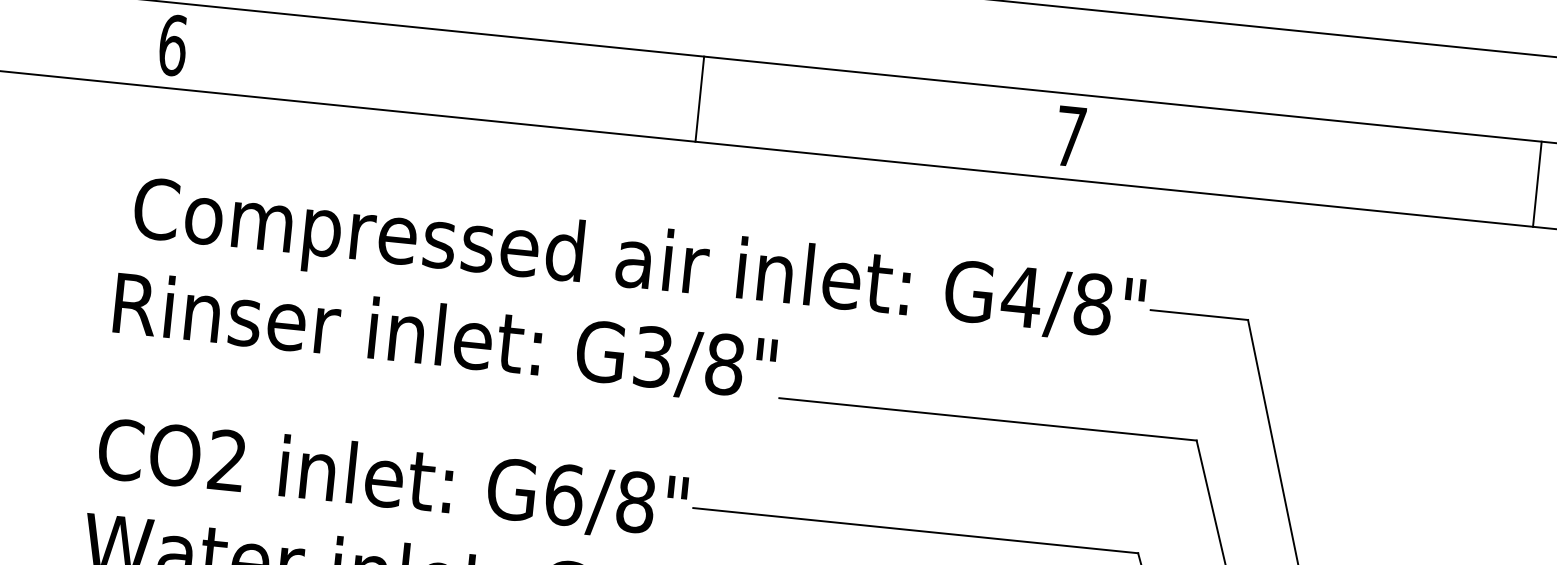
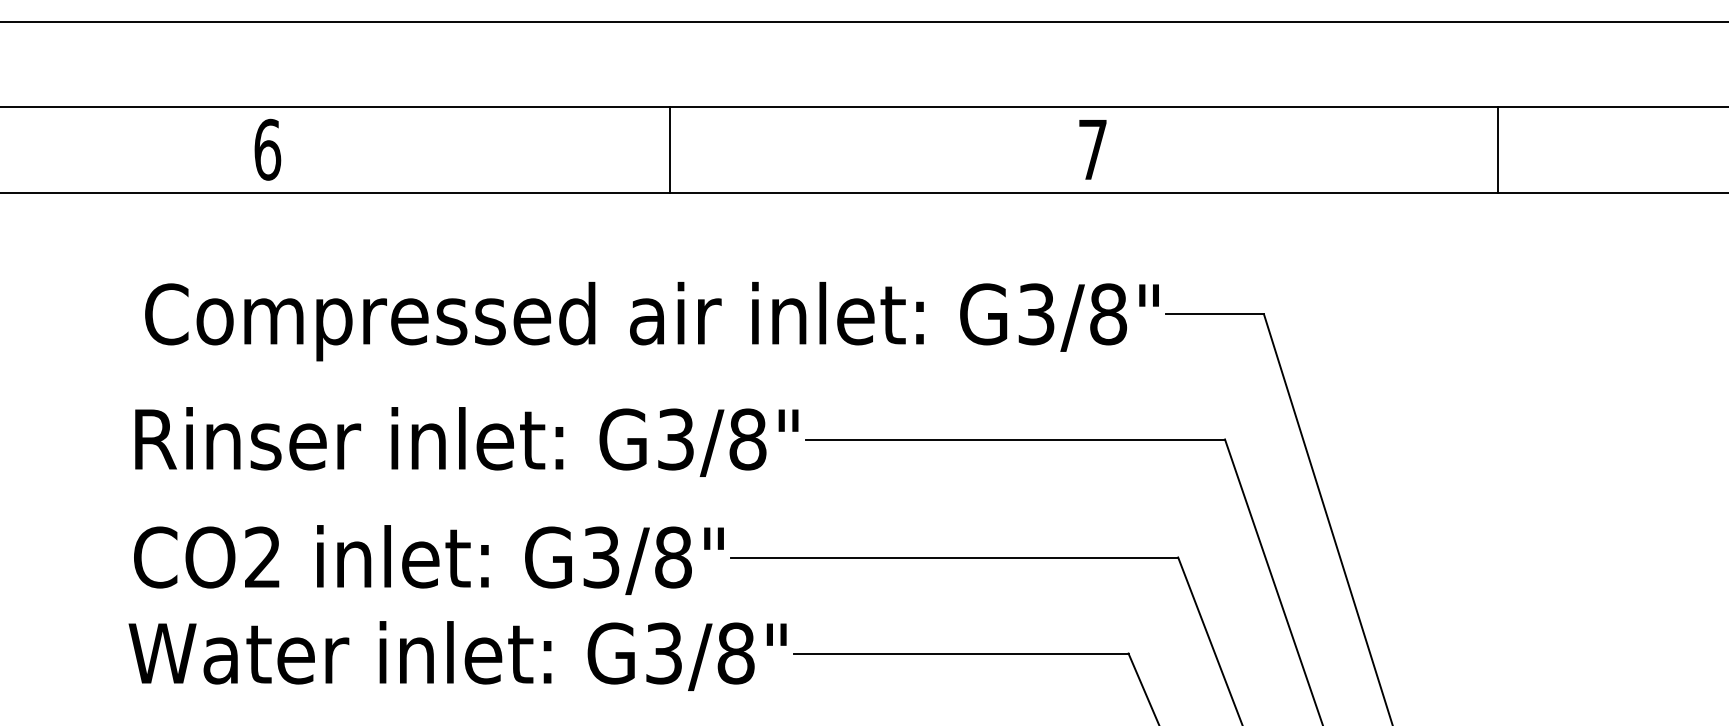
text: (172, 45) -> (267, 149), moved
line: (700, 98) -> (670, 149), moved
text: (1070, 136) -> (1092, 149), moved
line: (1537, 183) -> (1498, 149), moved
text: (1020, 297) -> (1035, 314), G4/8" -> G3/8"
text: (444, 338) -> (466, 441), moved
text: (564, 494) -> (601, 557), G6/8" -> G3/8"

